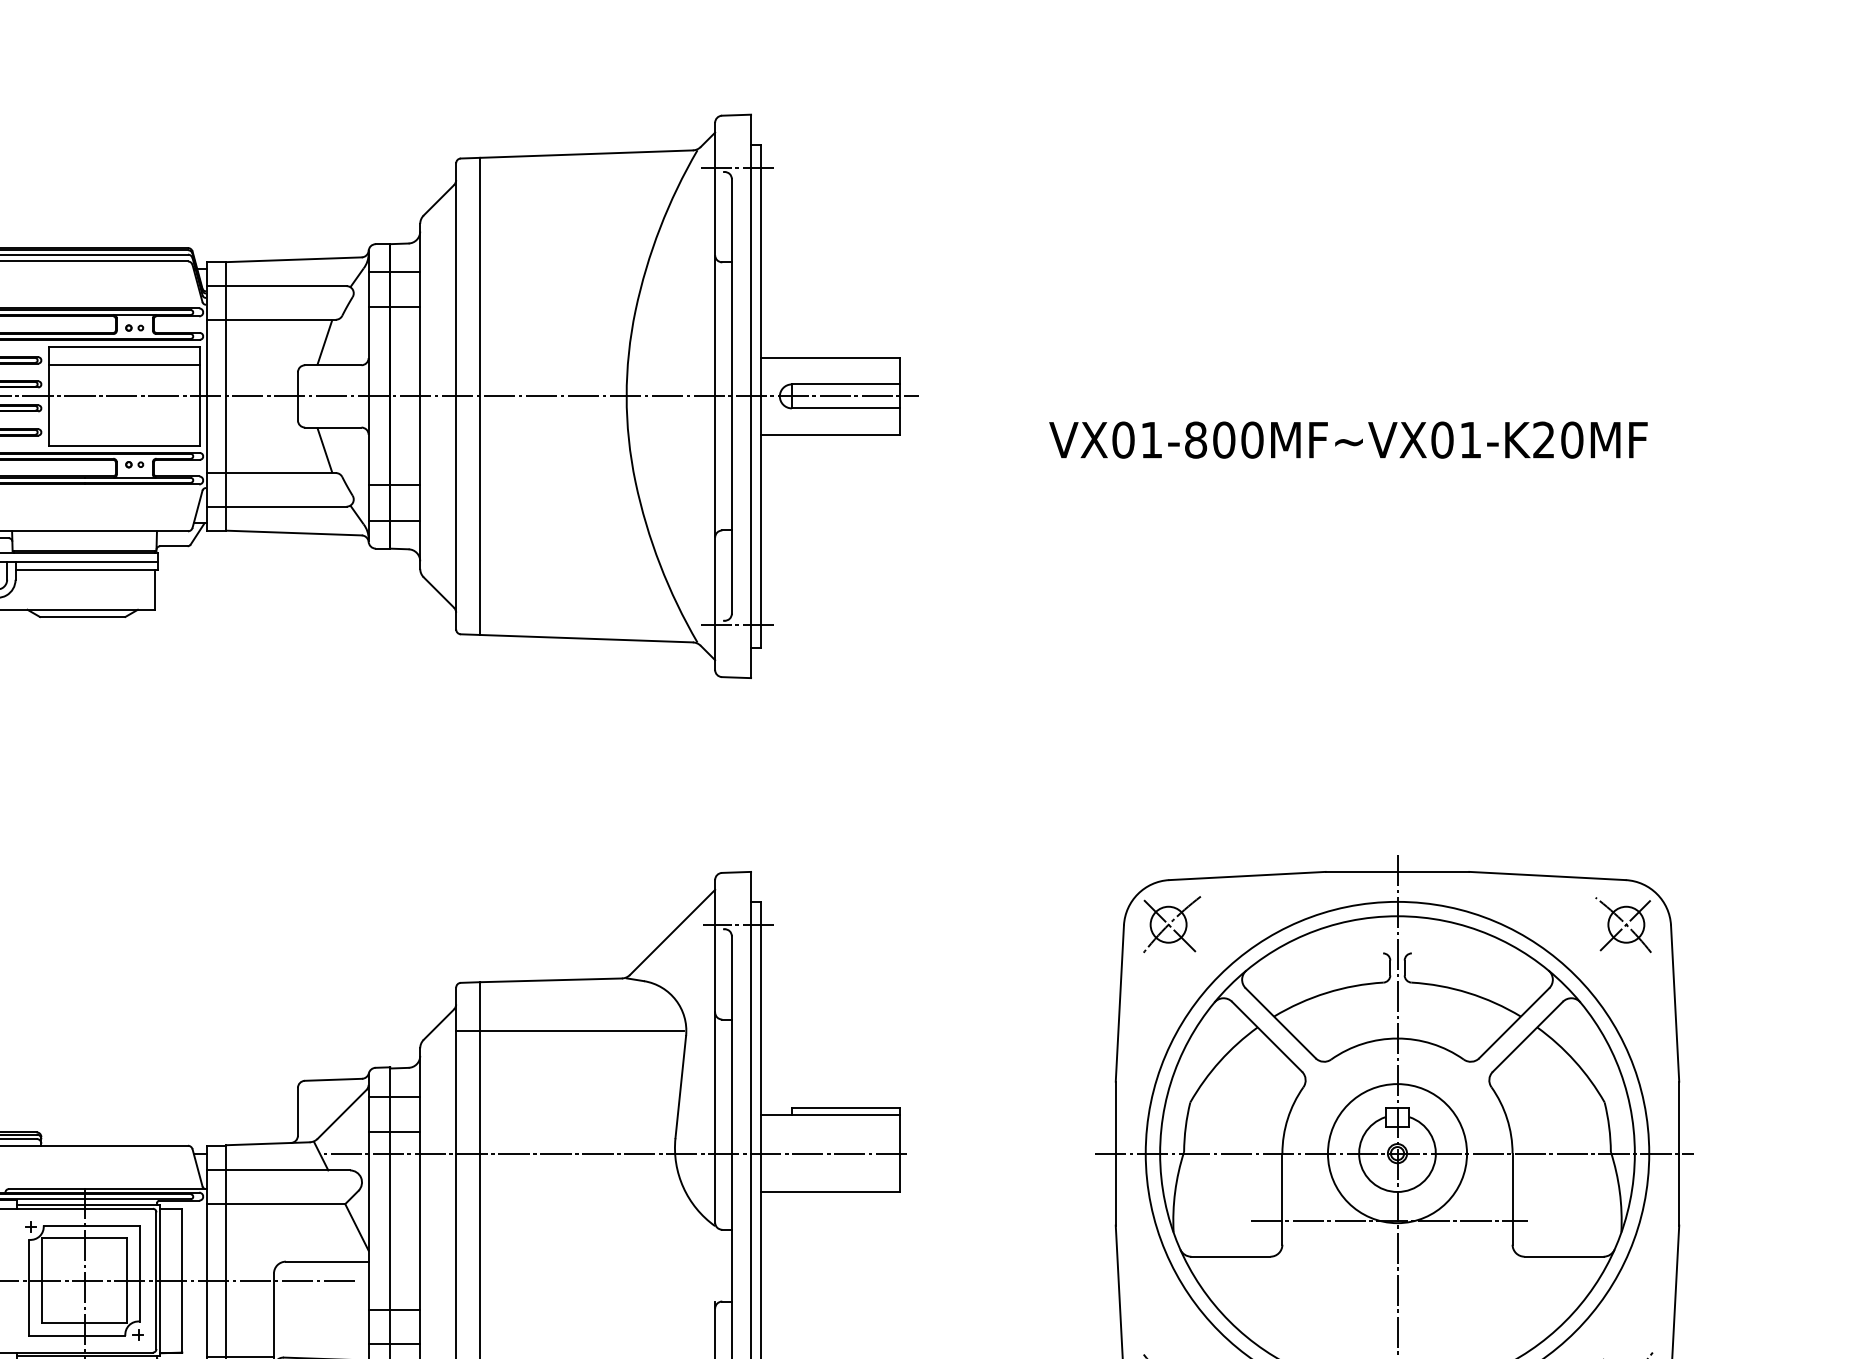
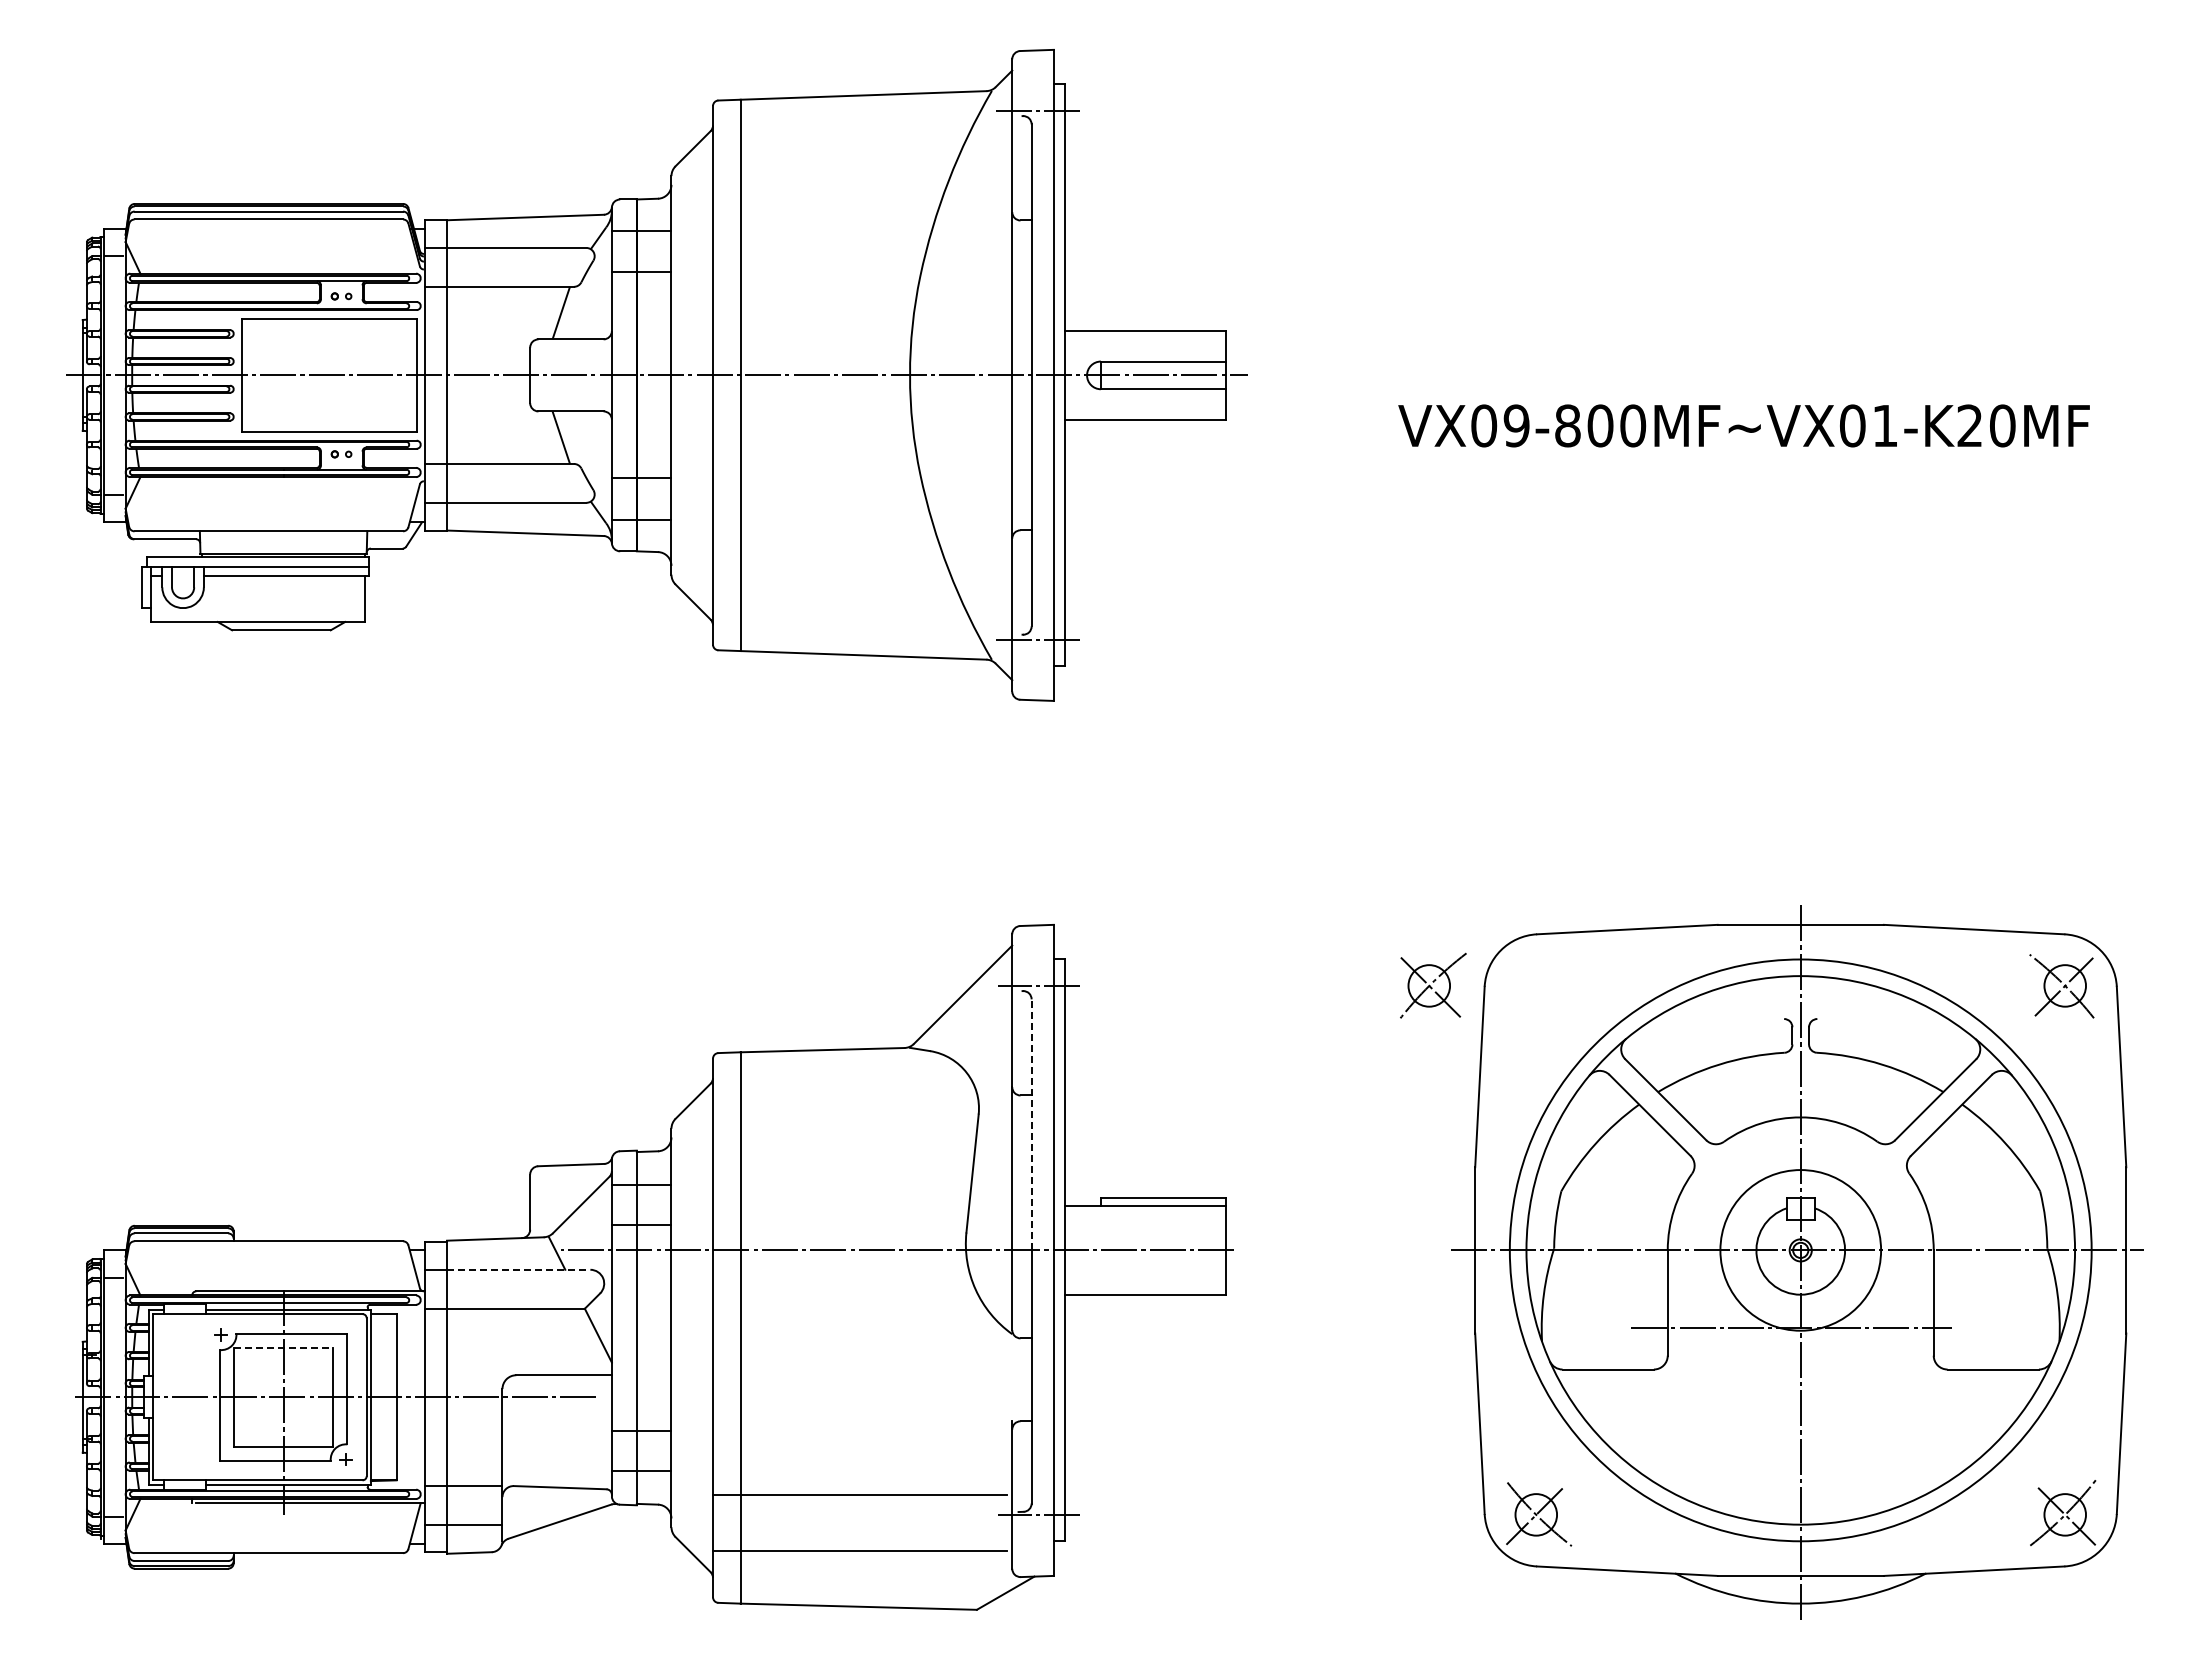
line: (124, 365) -> (329, 339), removed
text: (1151, 439) -> (1516, 425), VX01-800MF~VX01-K20MF -> VX09-800MF~VX01-K20MF
part: (1172, 924) -> (1433, 985), moved
line: (569, 1030) -> (844, 1108), removed
line: (731, 1044) -> (1031, 1124), solid -> dashed
line: (287, 1170) -> (518, 1269), solid -> dashed
line: (85, 1237) -> (284, 1347), solid -> dashed

